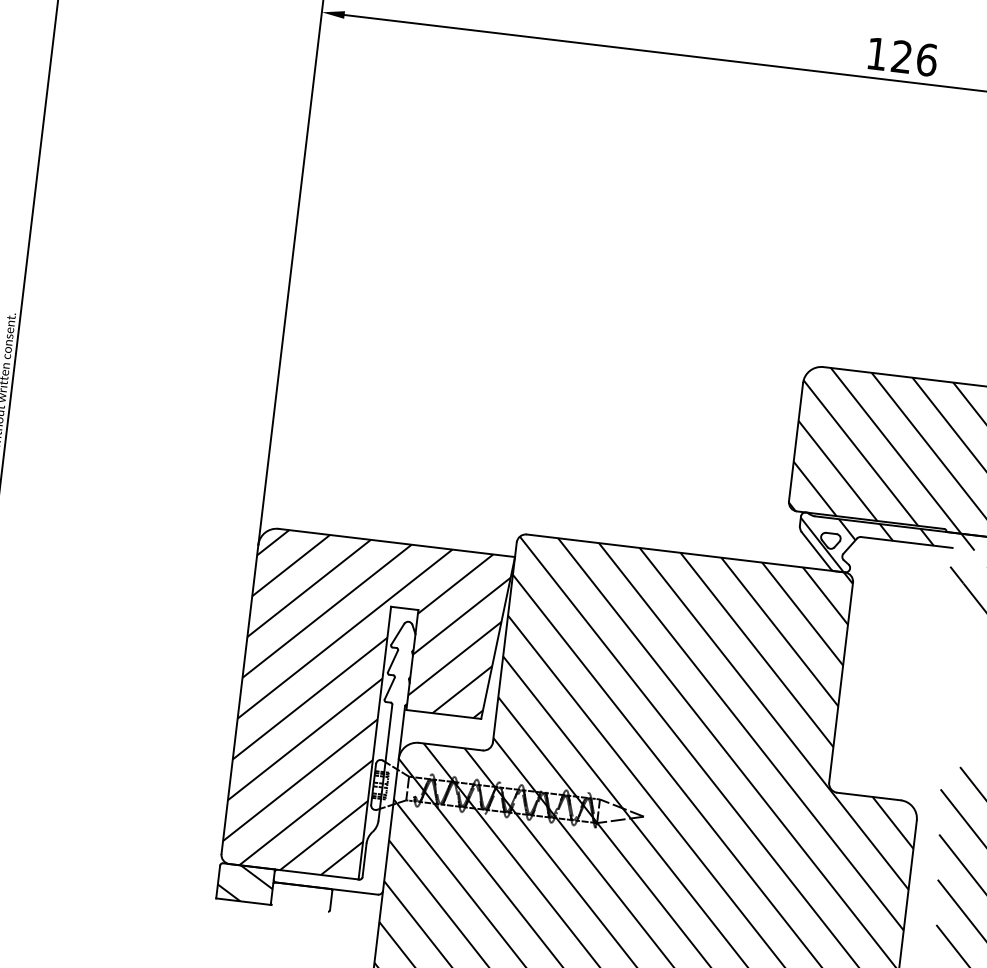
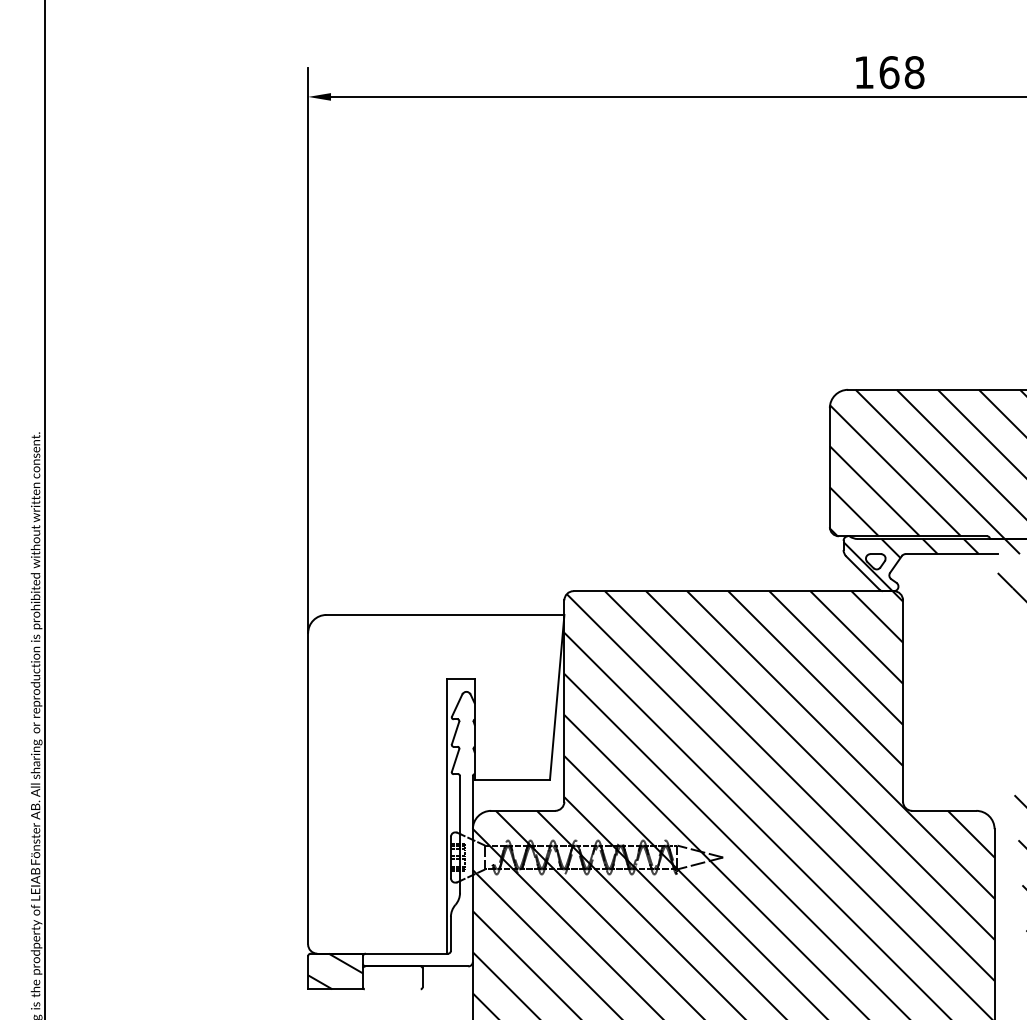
text: (913, 58) -> (901, 72), 126 -> 168
hatch: (367, 709) -> (435, 783), removed

